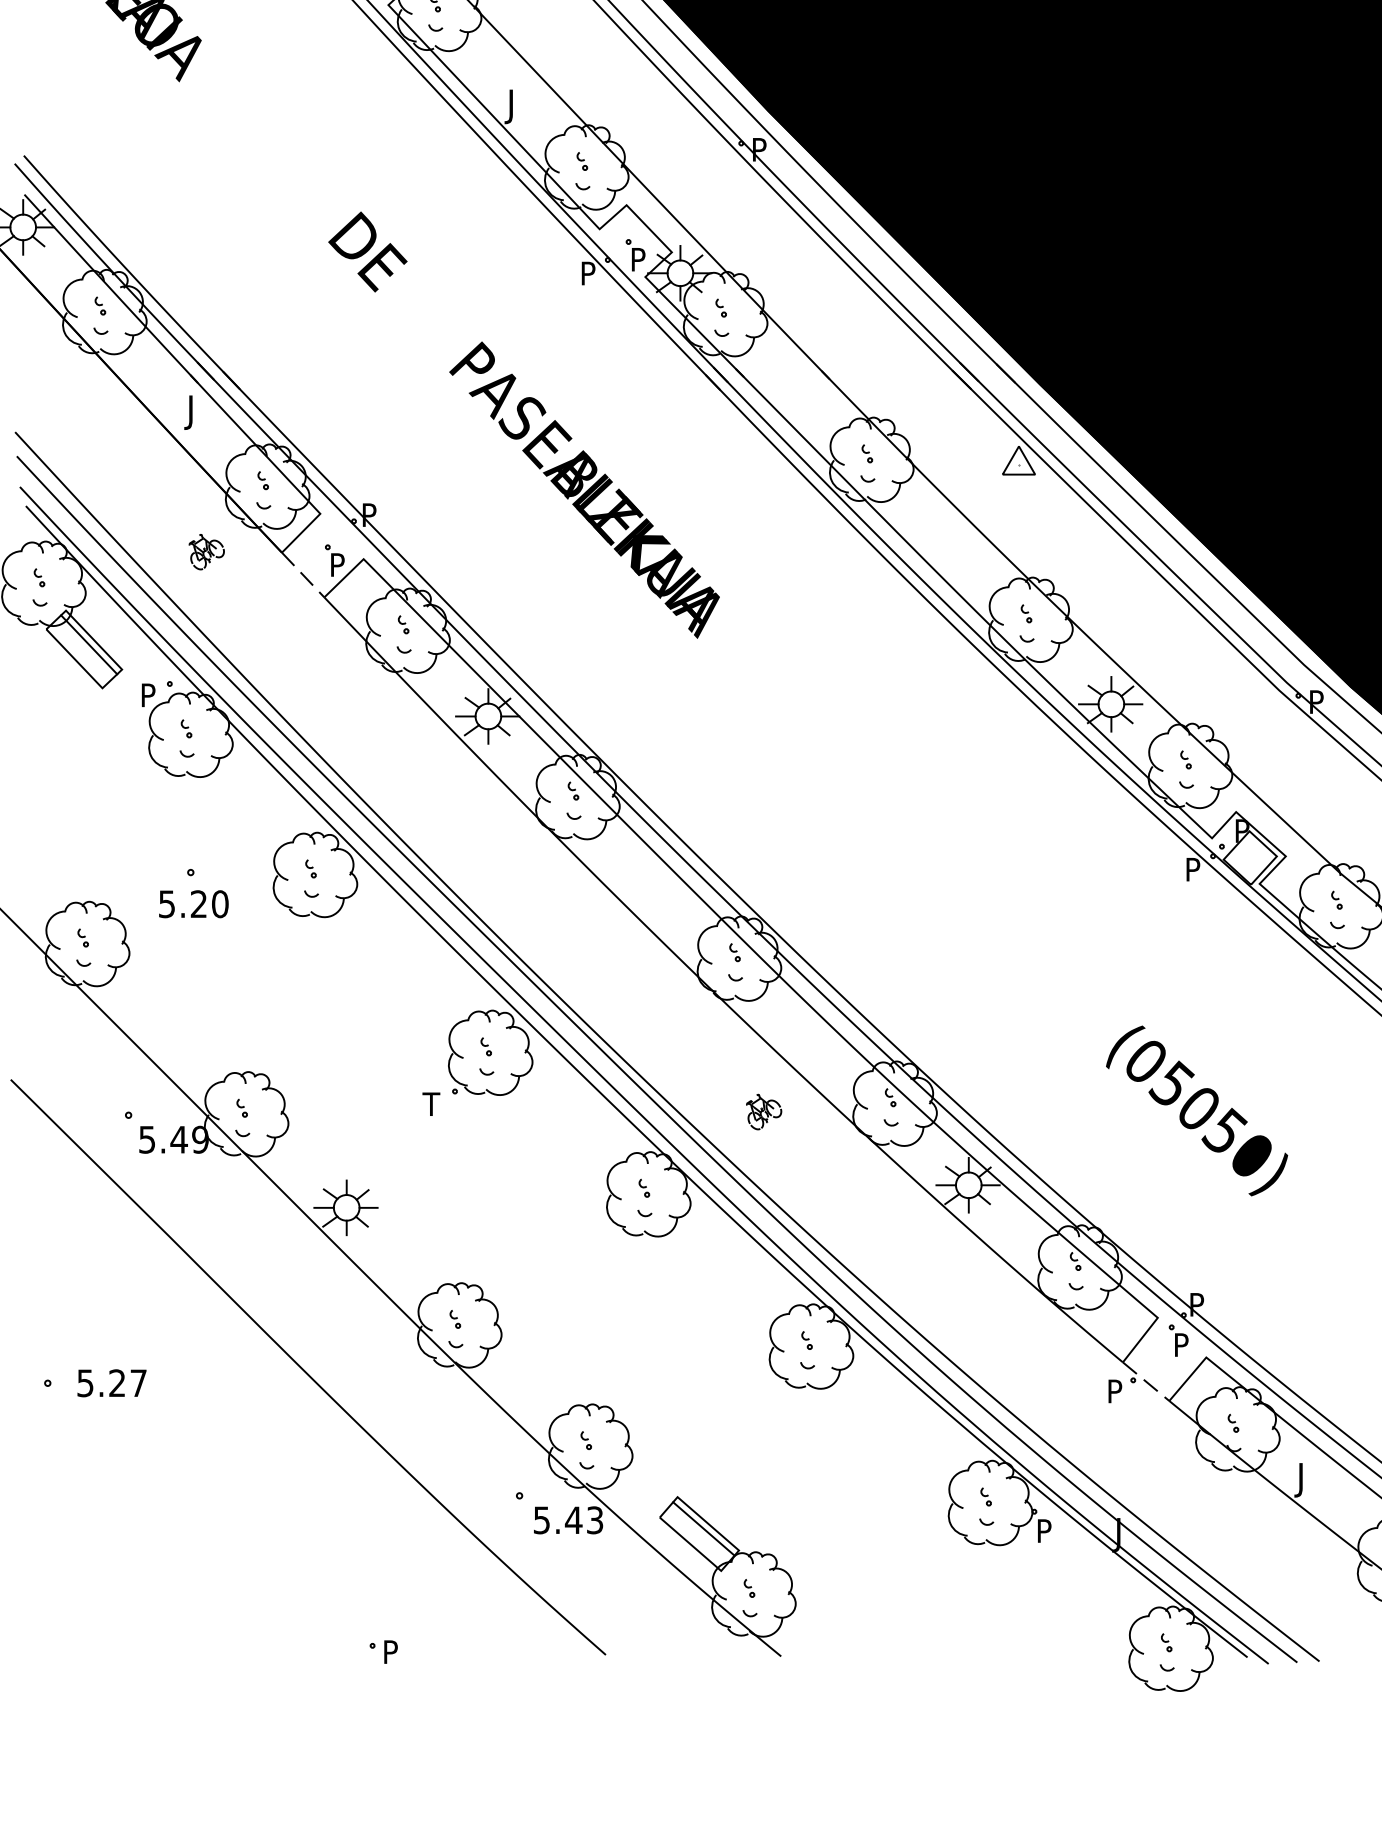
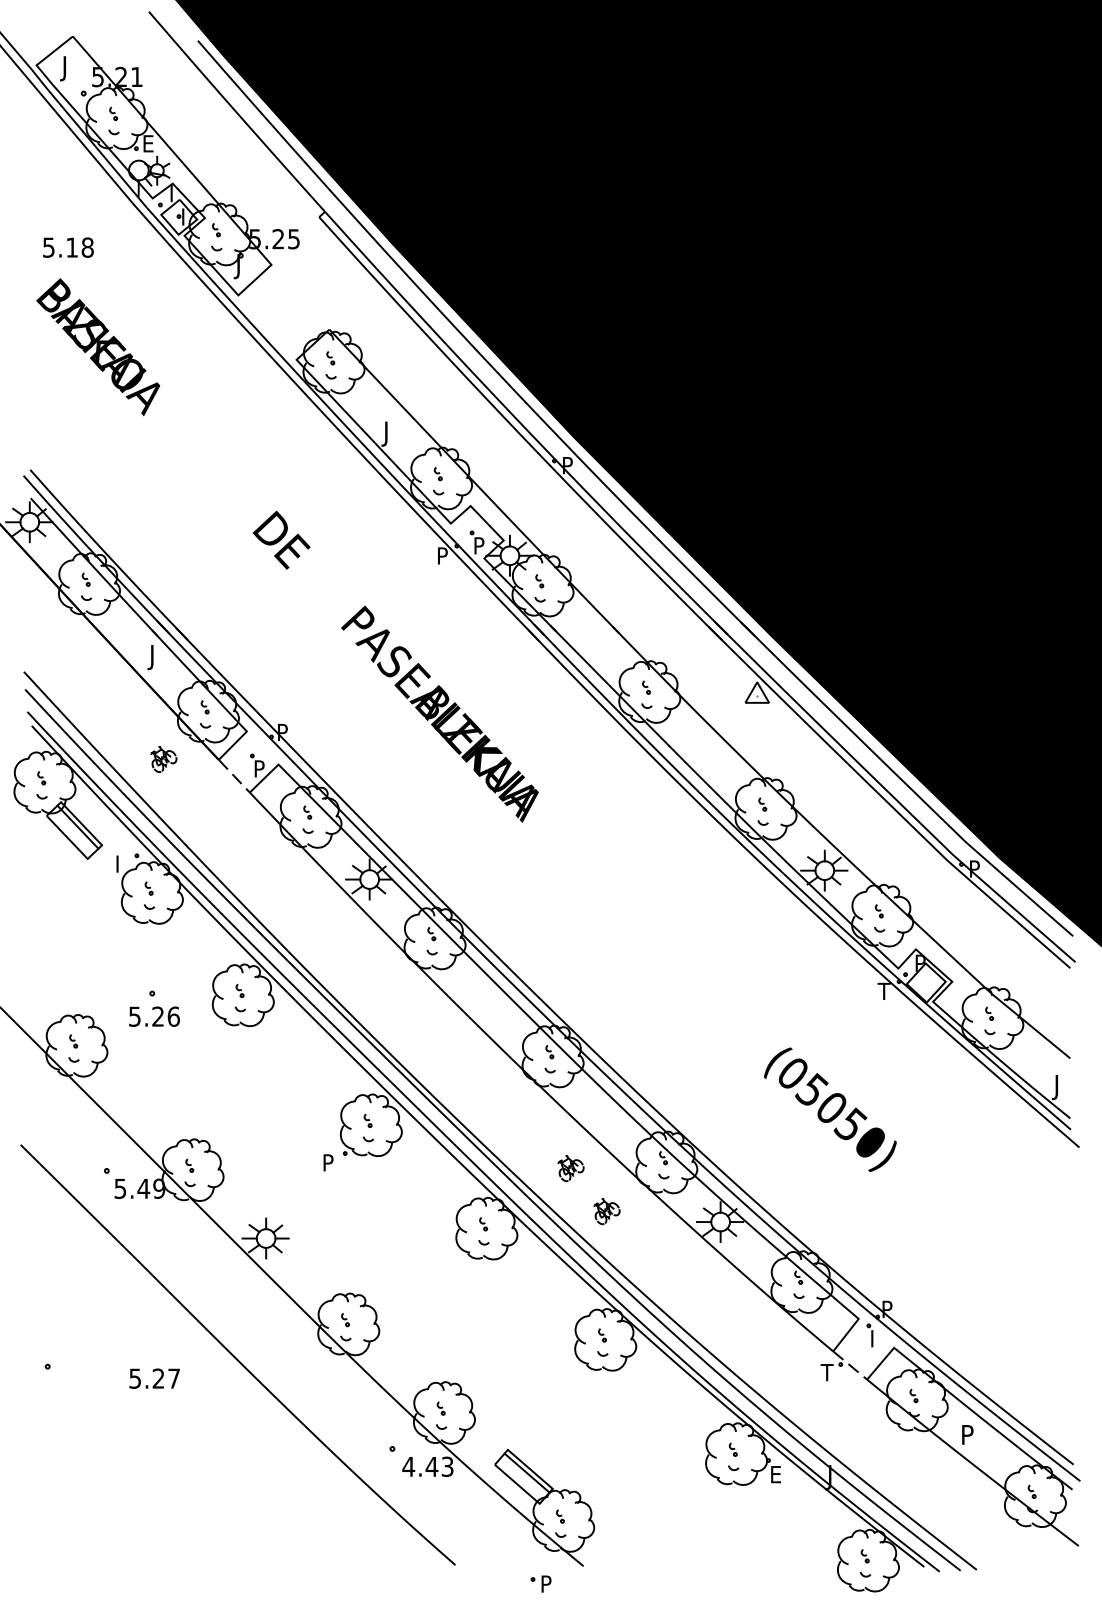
text: (150, 690) -> (122, 860), P -> I
text: (1191, 868) -> (883, 990), P -> T
text: (219, 903) -> (173, 1016), 5.20 -> 5.26
text: (430, 1103) -> (327, 1162), T -> P
text: (1197, 1110) -> (830, 1109), moved
part: (812, 1170) -> (606, 1211), added
text: (1183, 1340) -> (877, 1335), P -> I
text: (111, 1383) -> (154, 1378), moved
text: (1113, 1391) -> (826, 1372), P -> T
text: (1303, 1480) -> (965, 1437), J -> P
text: (541, 1521) -> (408, 1467), 5.43 -> 4.43
text: (1045, 1530) -> (776, 1474), P -> E
part: (382, 1651) -> (540, 1583), moved

